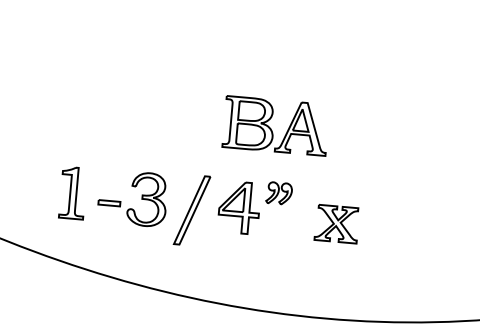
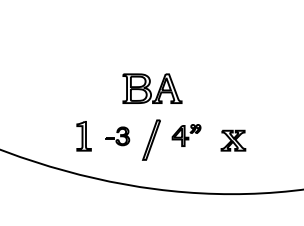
part: (276, 125) -> (152, 88), moved
part: (132, 198) -> (117, 136), size x0.6
part: (254, 207) -> (186, 135), size x0.7

